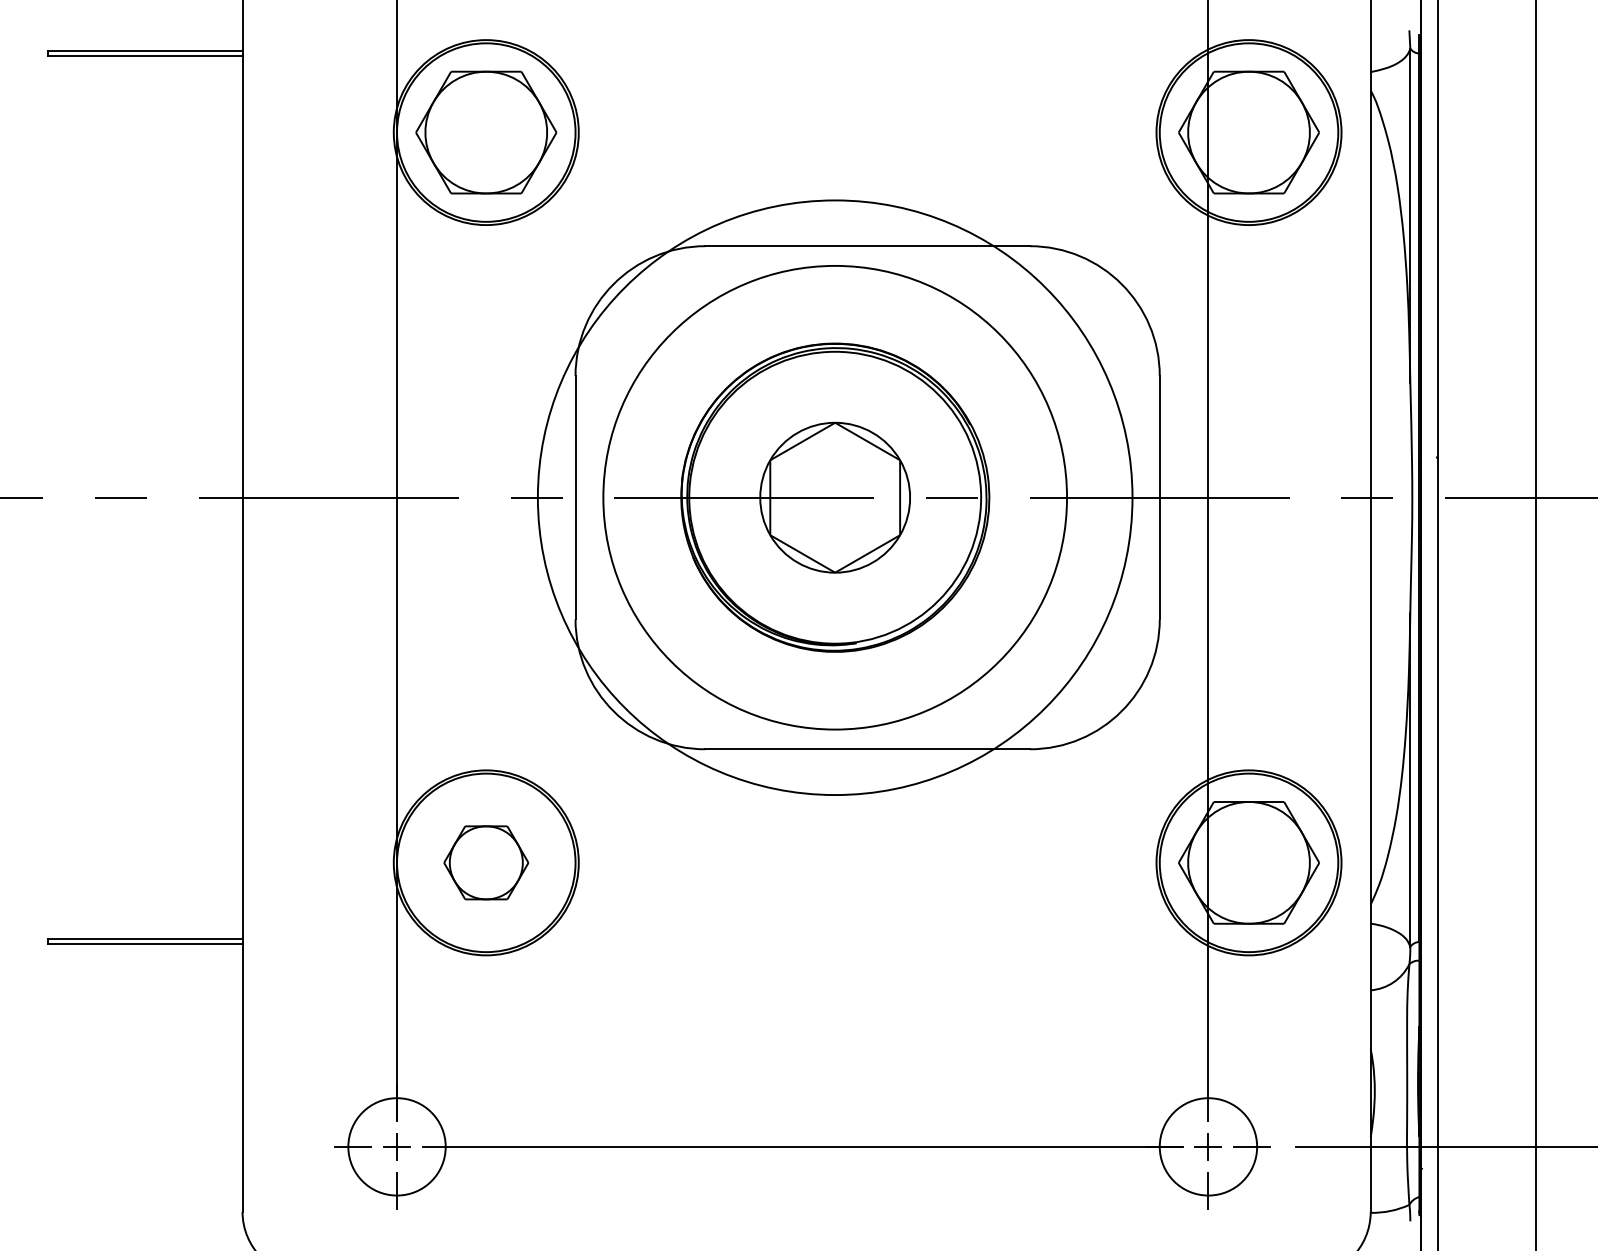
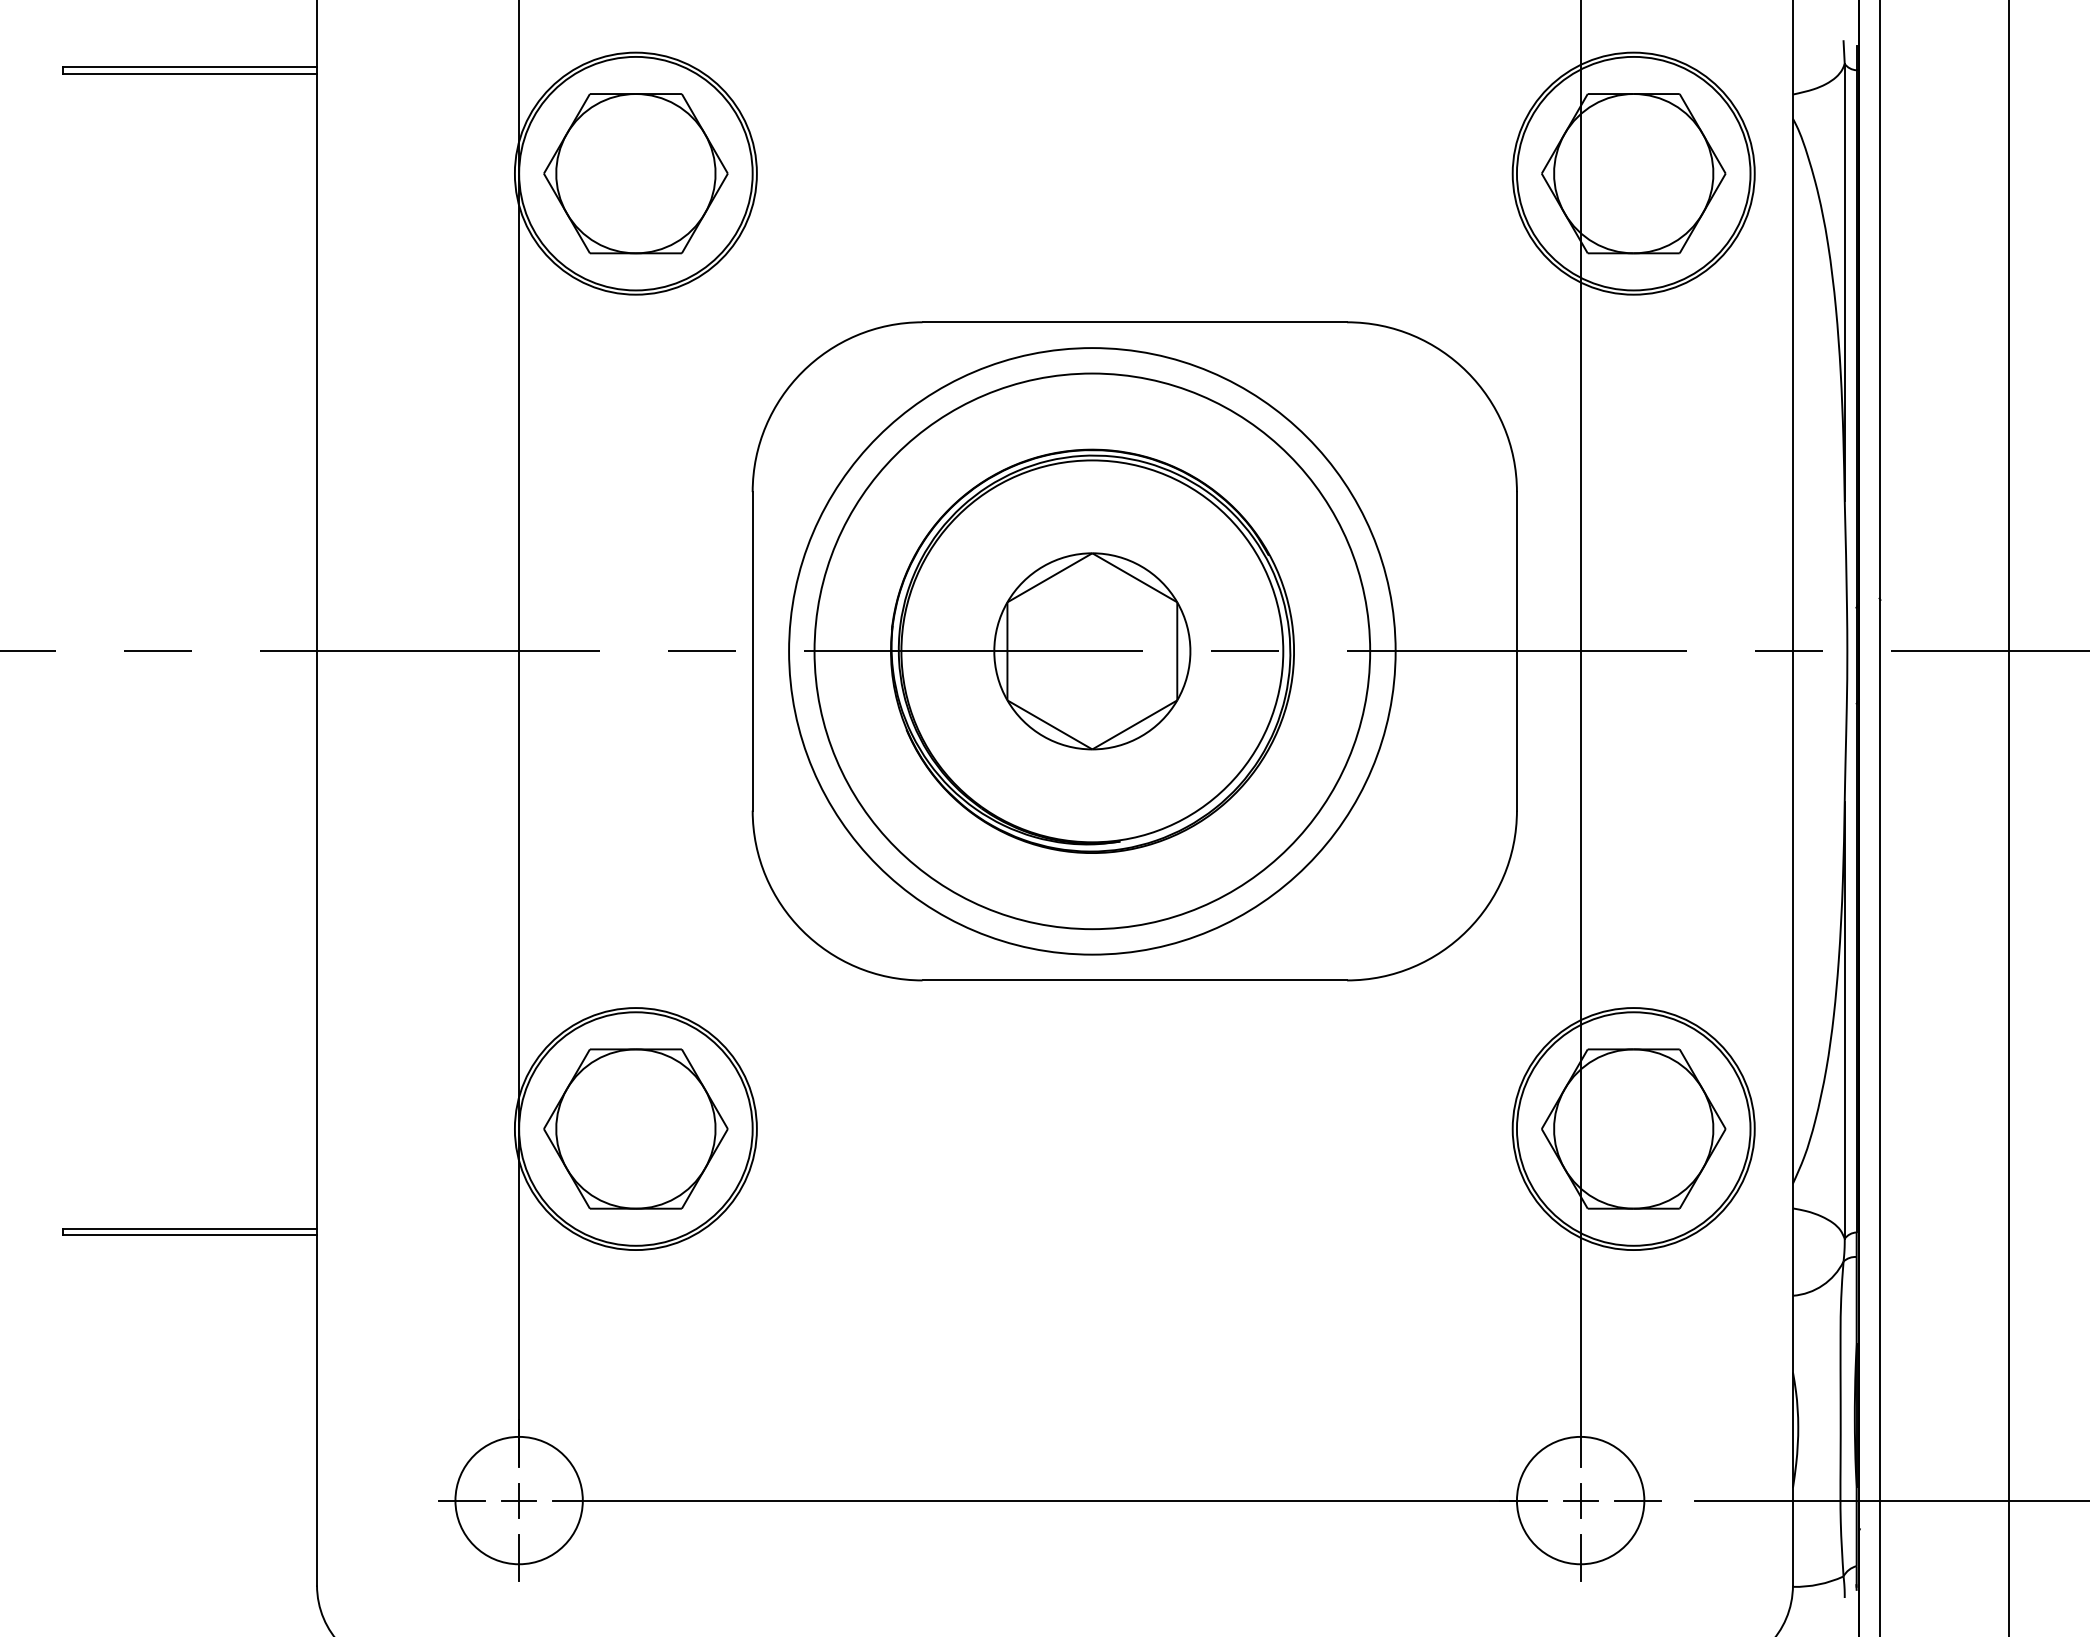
circle: (835, 497) -> (1092, 651), size x0.71
part: (485, 862) -> (635, 1128), size x1.67

